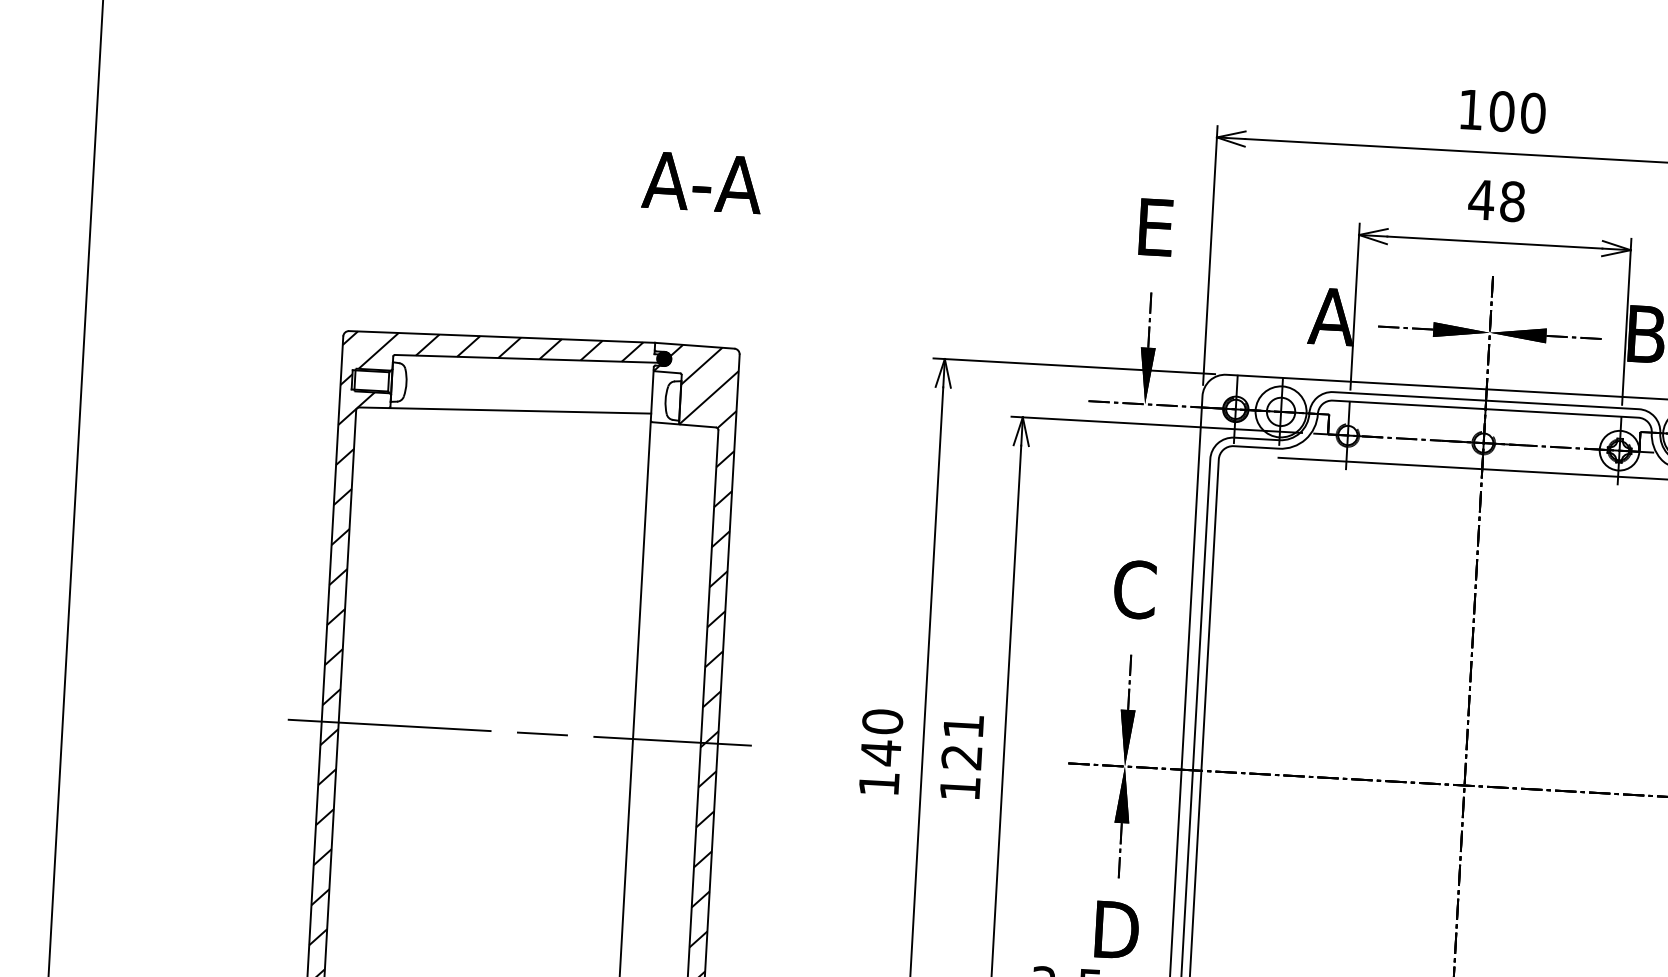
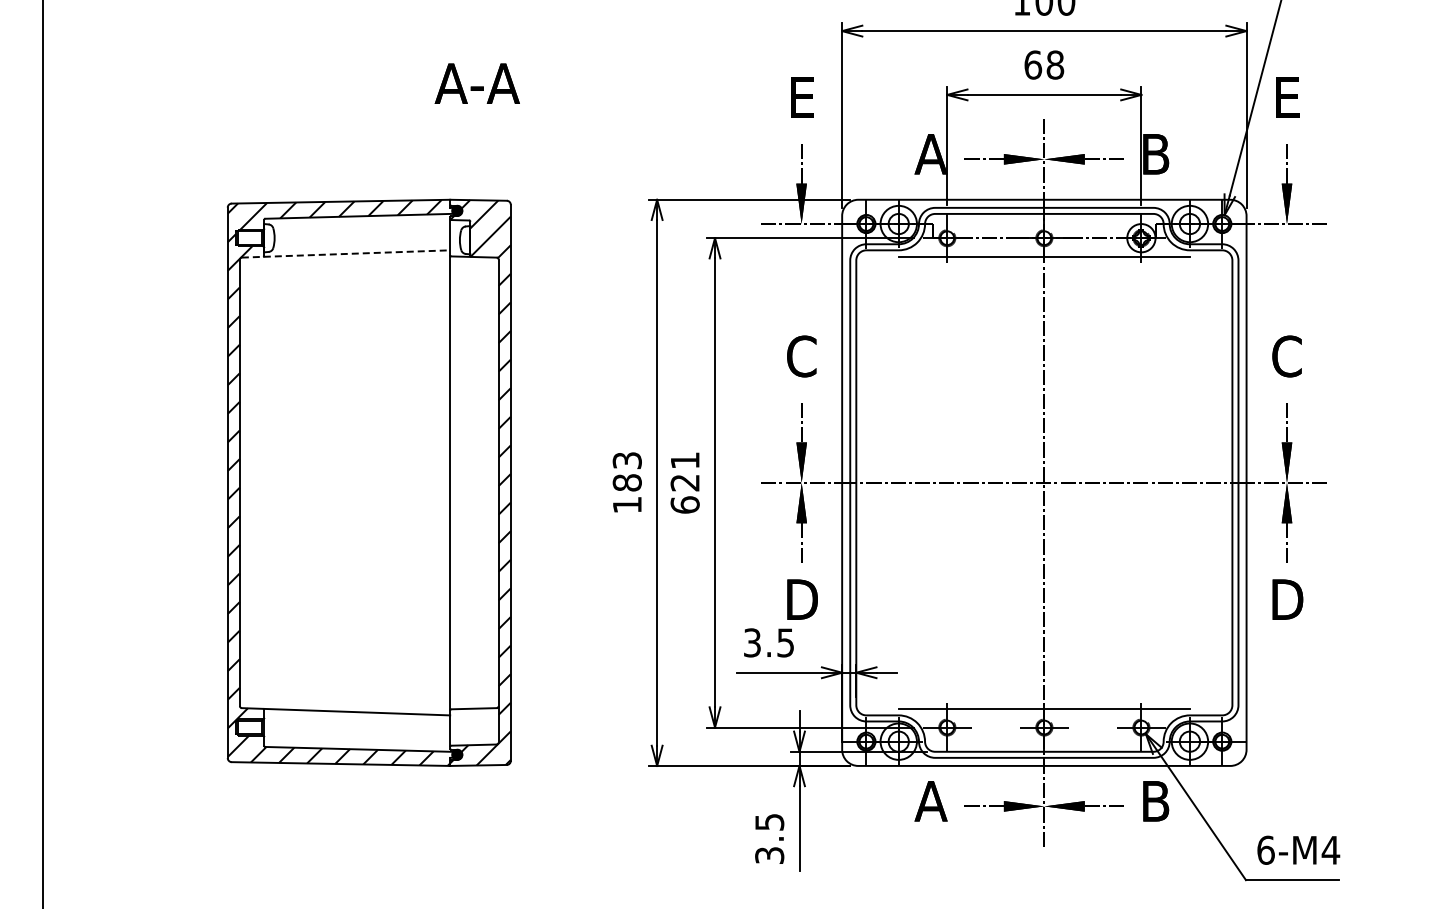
text: (1480, 199) -> (1032, 64), 48 -> 68
line: (505, 409) -> (346, 253), solid -> dashed
line: (520, 732) -> (369, 482), removed
text: (880, 736) -> (626, 471), 140 -> 183
text: (959, 787) -> (684, 504), 121 -> 621

